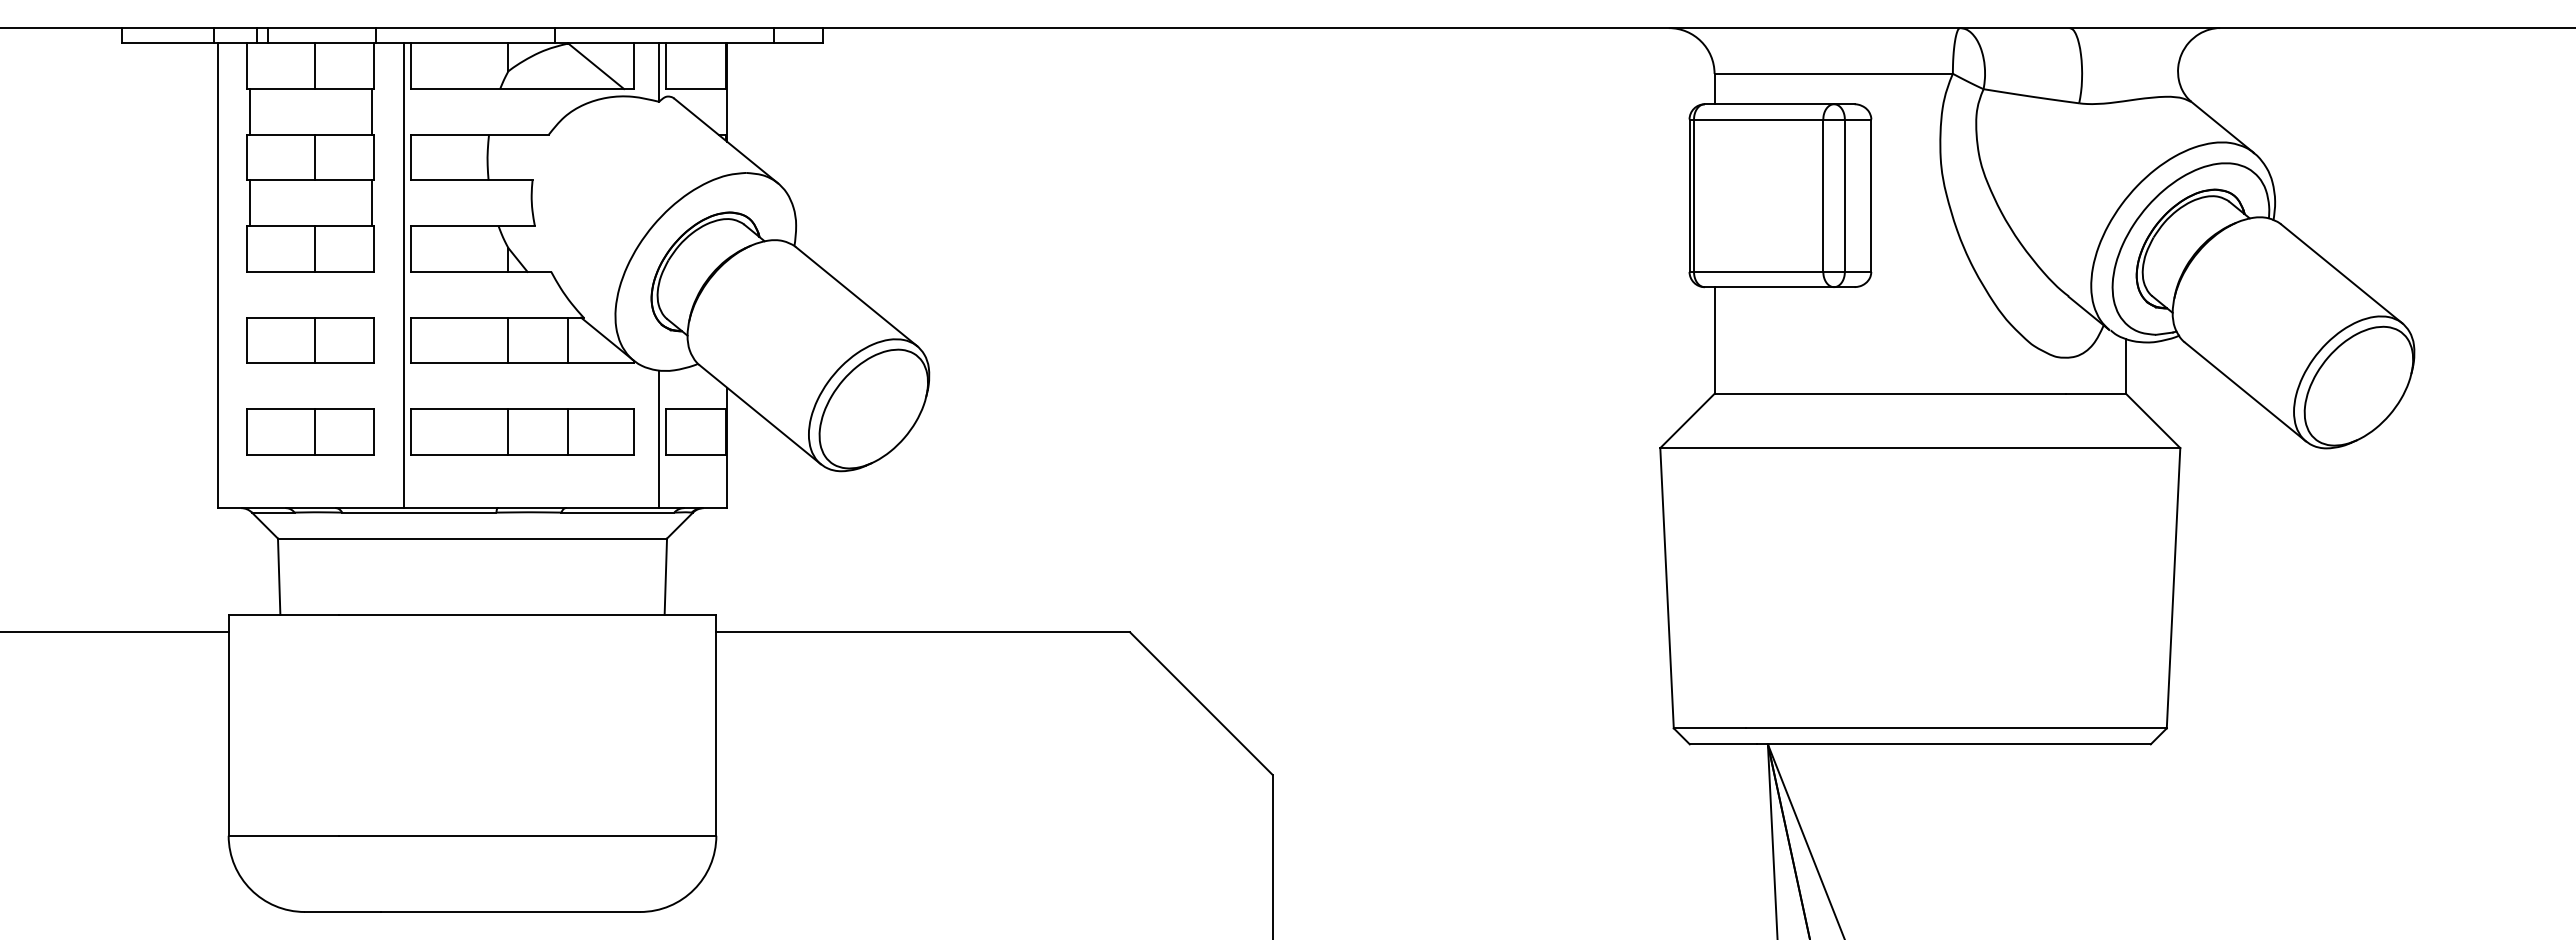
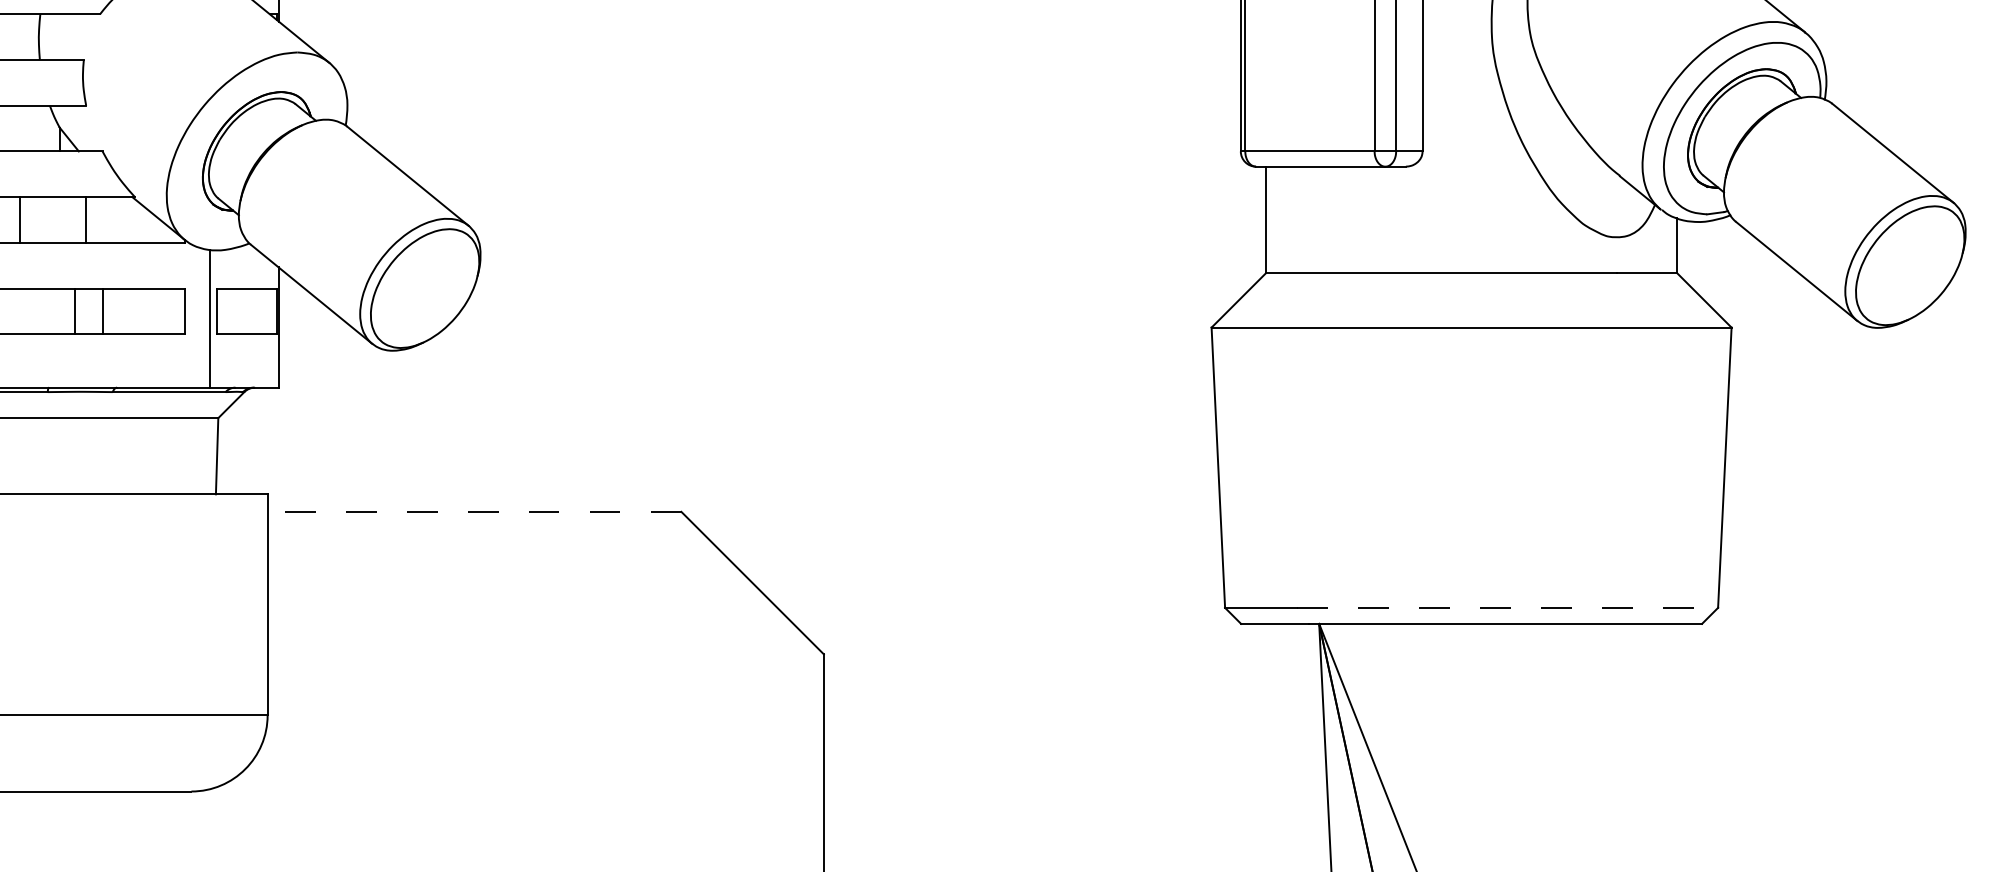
line: (508, 340) -> (19, 220), moved
line: (568, 340) -> (85, 220), moved
line: (508, 431) -> (102, 311), moved
line: (568, 431) -> (74, 311), moved
line: (923, 632) -> (474, 512), solid -> dashed
line: (1956, 728) -> (1507, 608), solid -> dashed

